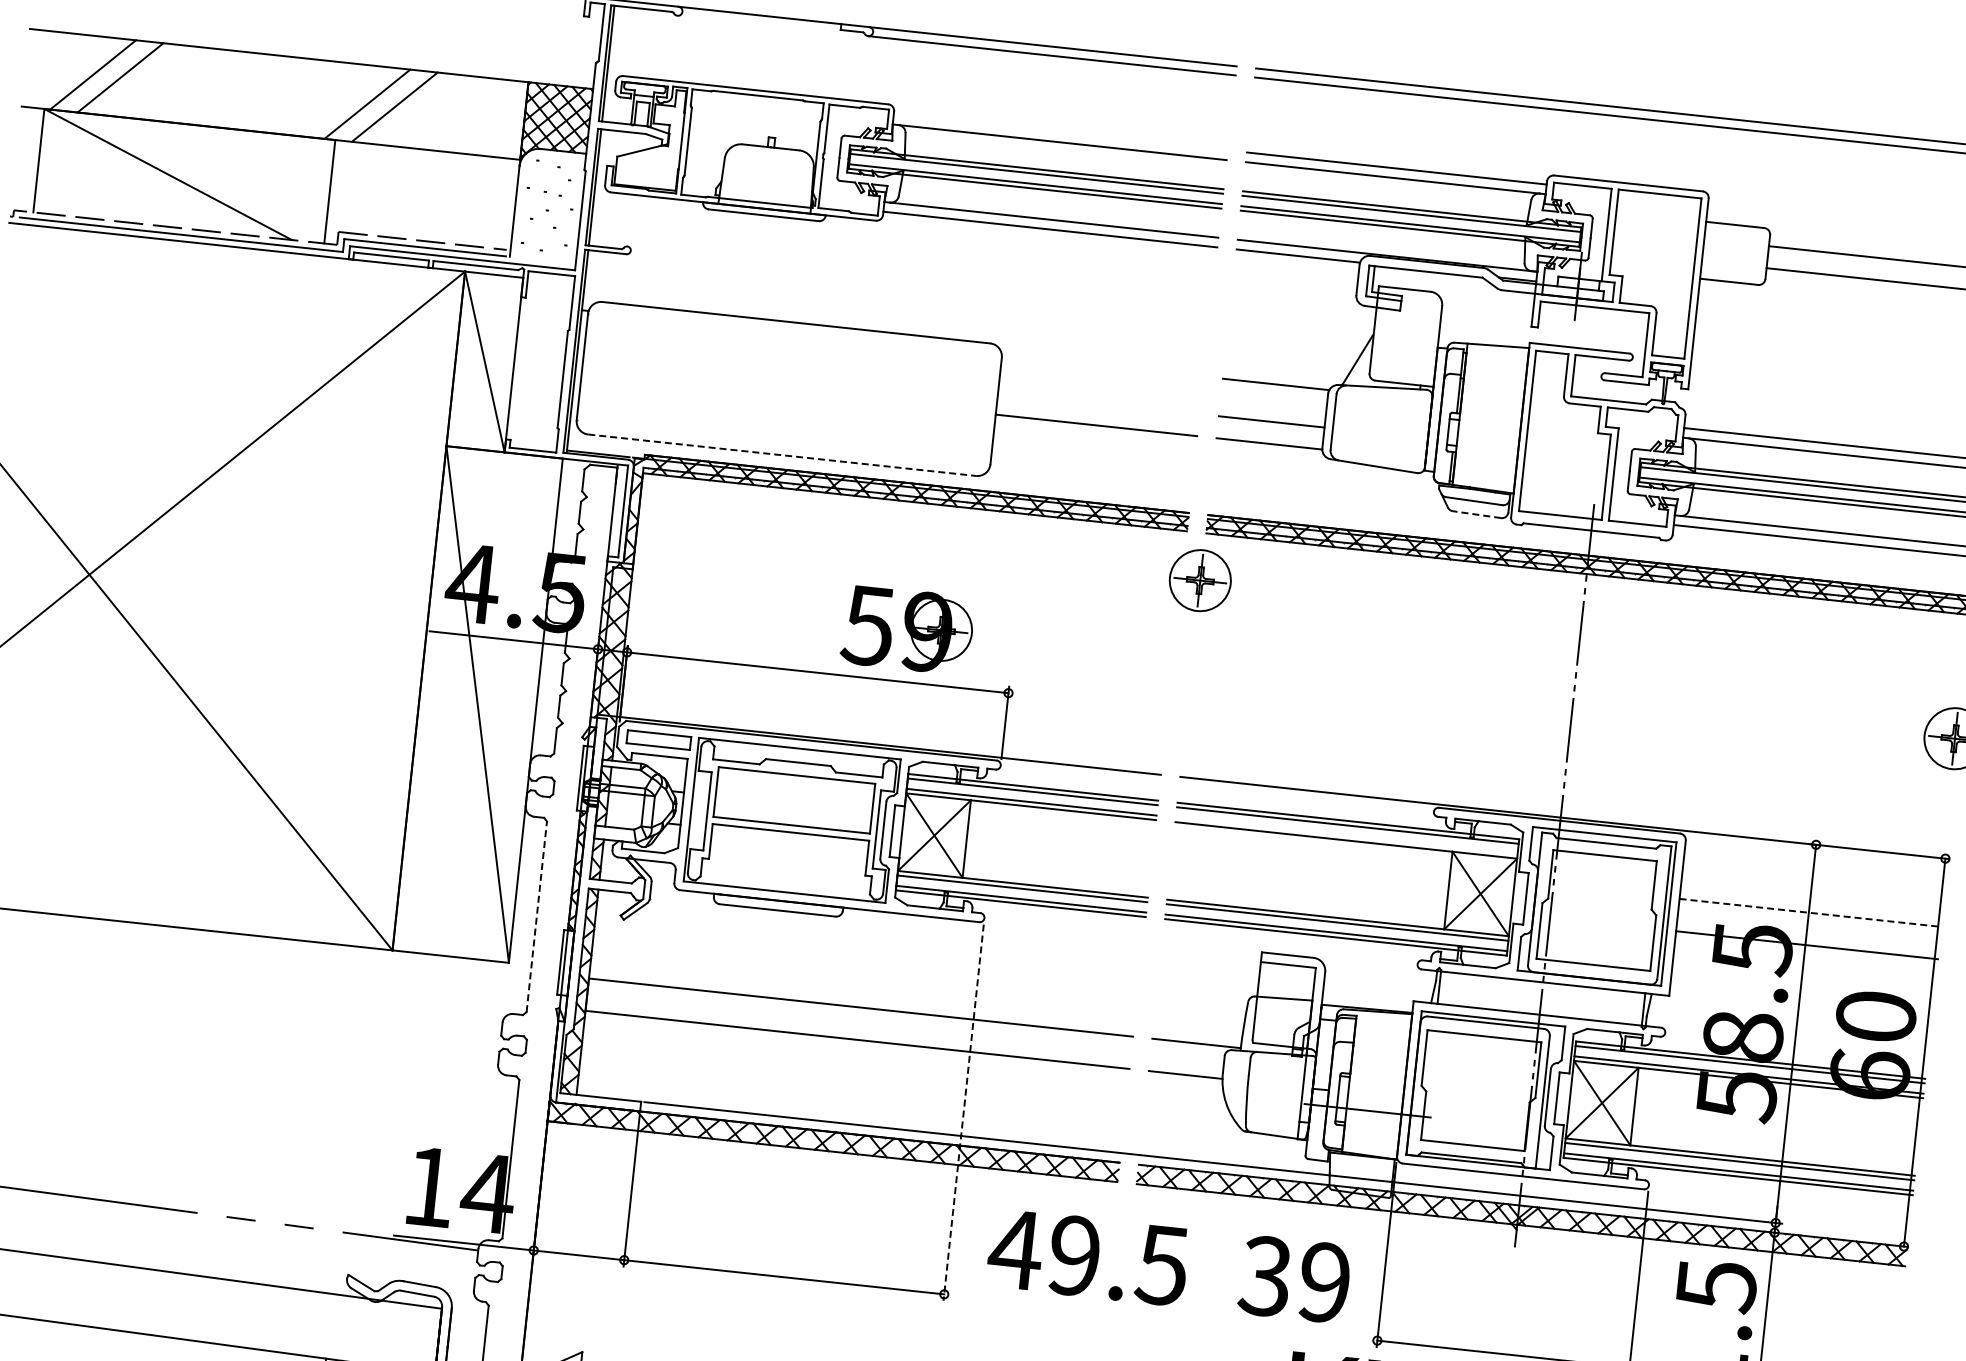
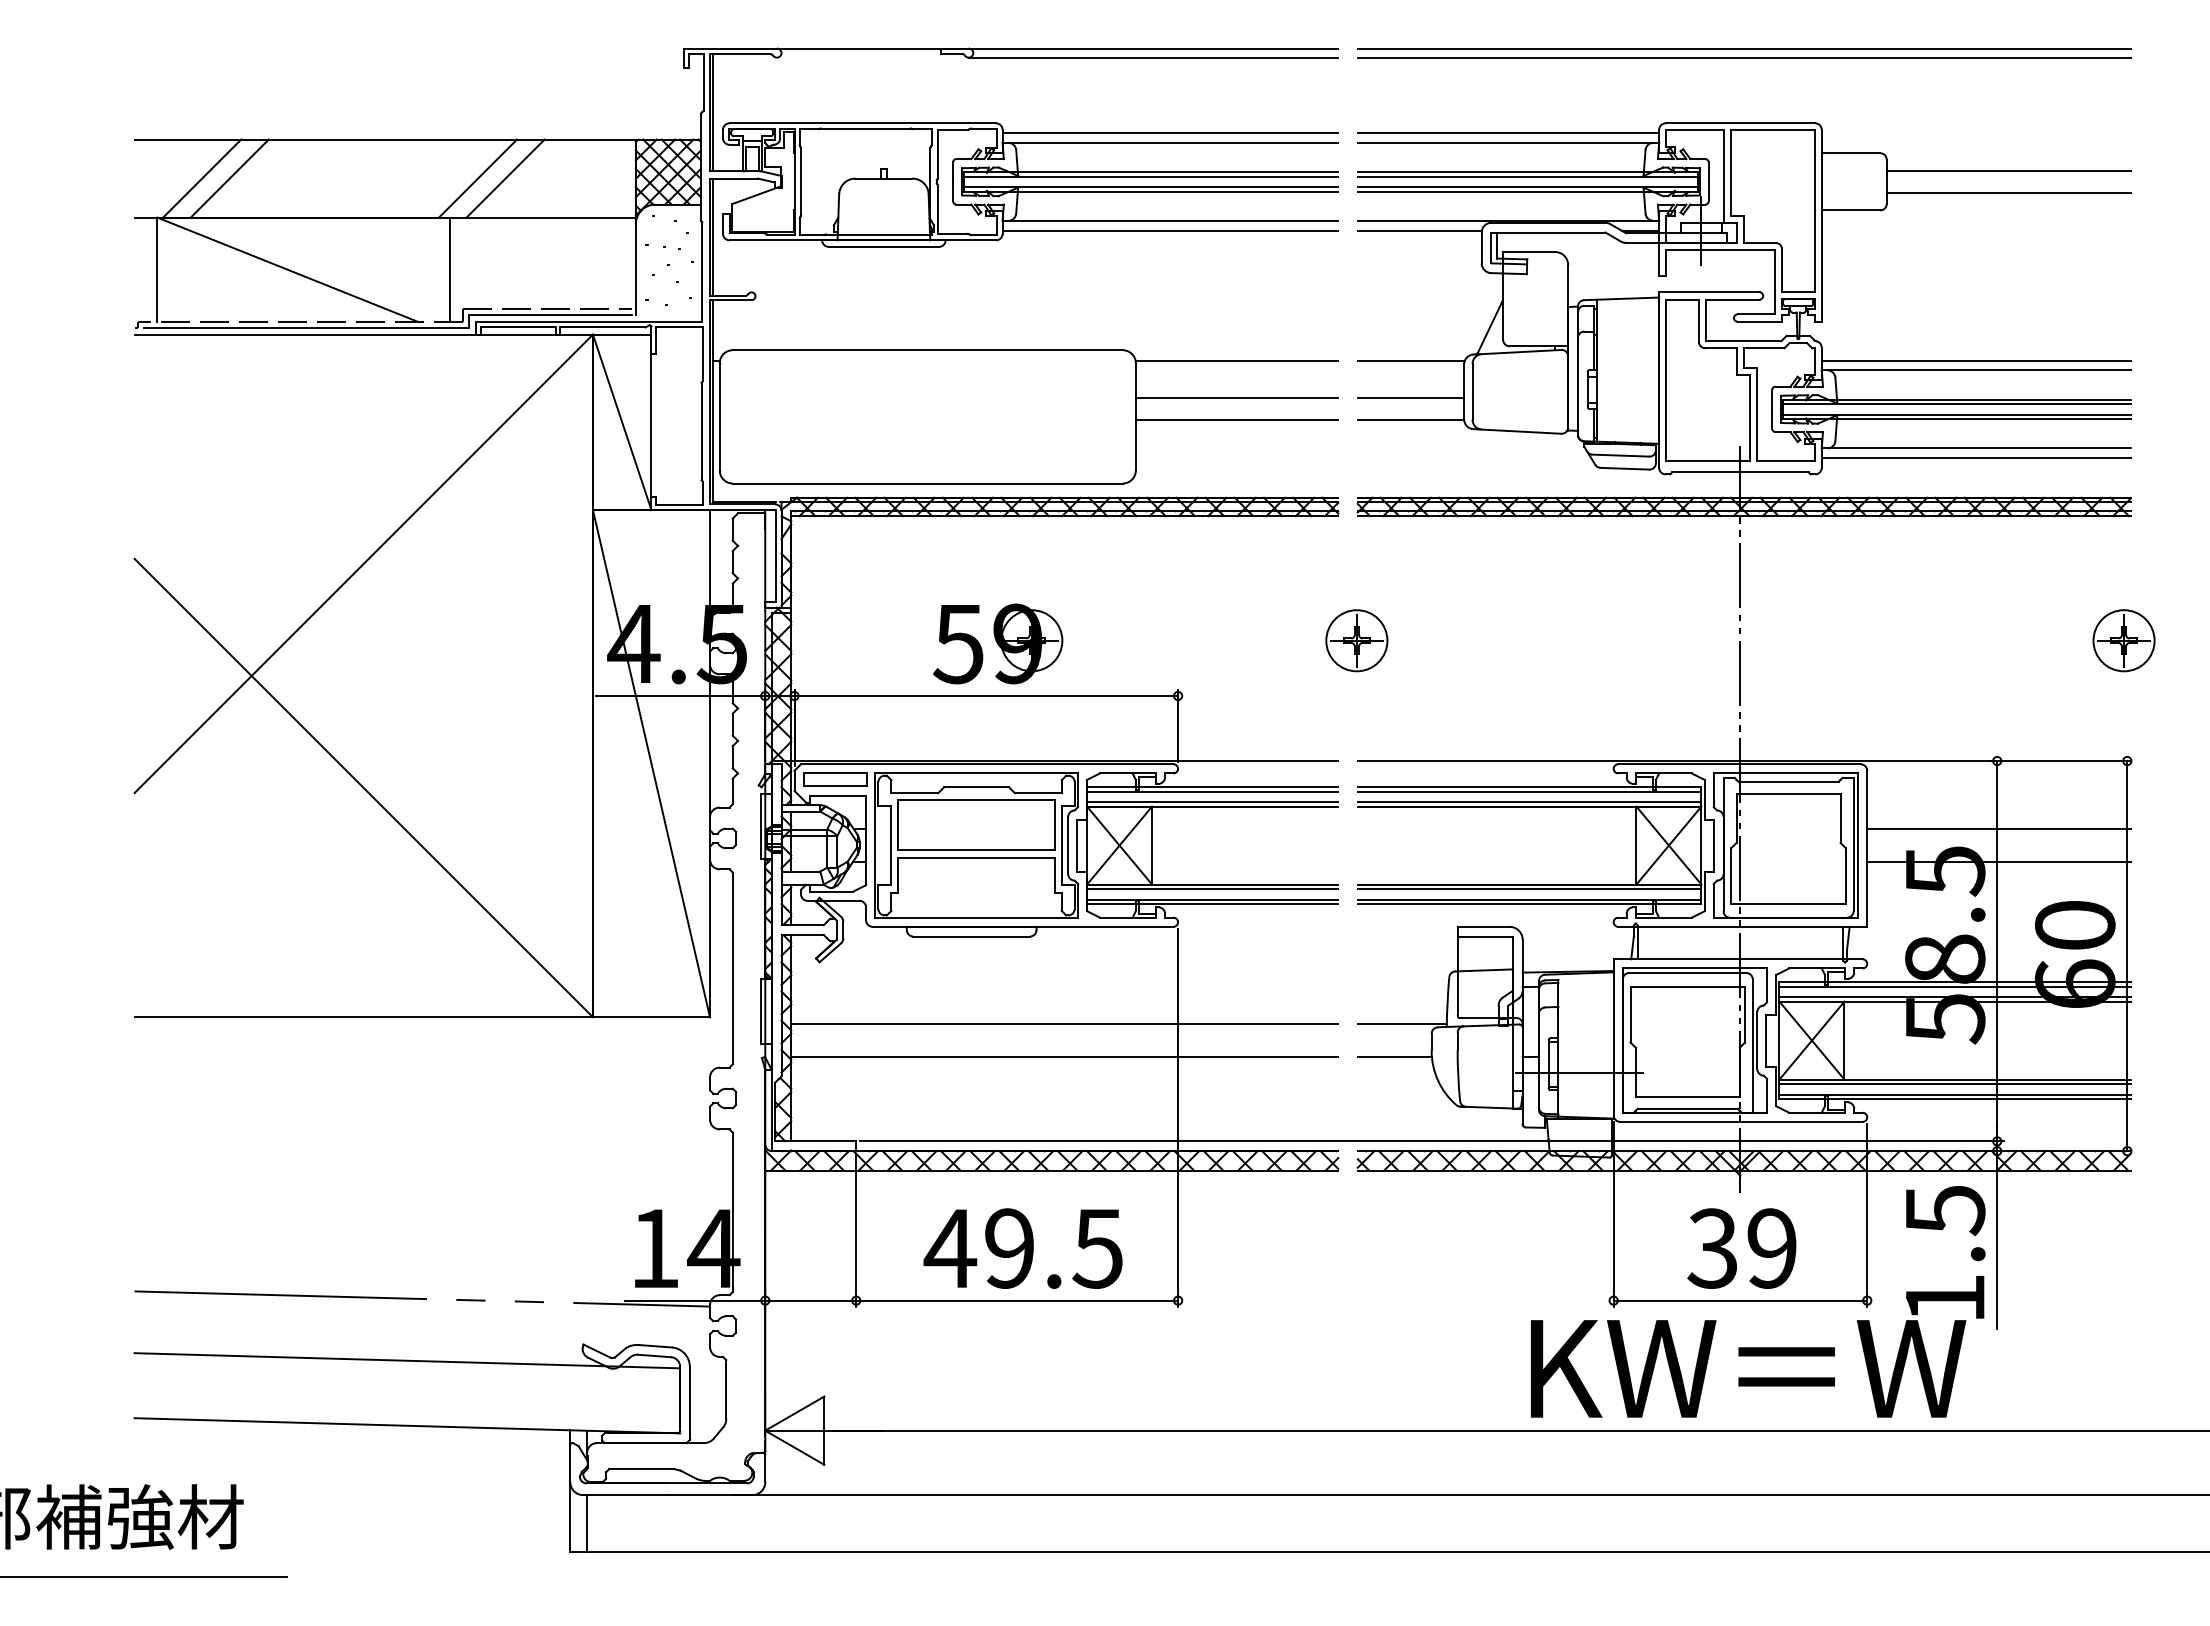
line: (1060, 133) -> (1170, 133), added
line: (1102, 365) -> (1236, 360), added
line: (1098, 403) -> (1236, 398), added
line: (782, 455) -> (928, 483), dashed -> solid
line: (1476, 514) -> (1624, 468), dashed -> solid
part: (1199, 580) -> (1356, 640), moved
part: (908, 629) -> (998, 643), moved
line: (1346, 836) -> (1529, 802), added
line: (1810, 913) -> (1998, 829), dashed -> solid
line: (536, 916) -> (732, 968), dashed -> solid
line: (964, 1113) -> (1178, 1118), dashed -> solid
text: (1087, 1257) -> (1022, 1248), moved
text: (1294, 1279) -> (1741, 1248), moved

